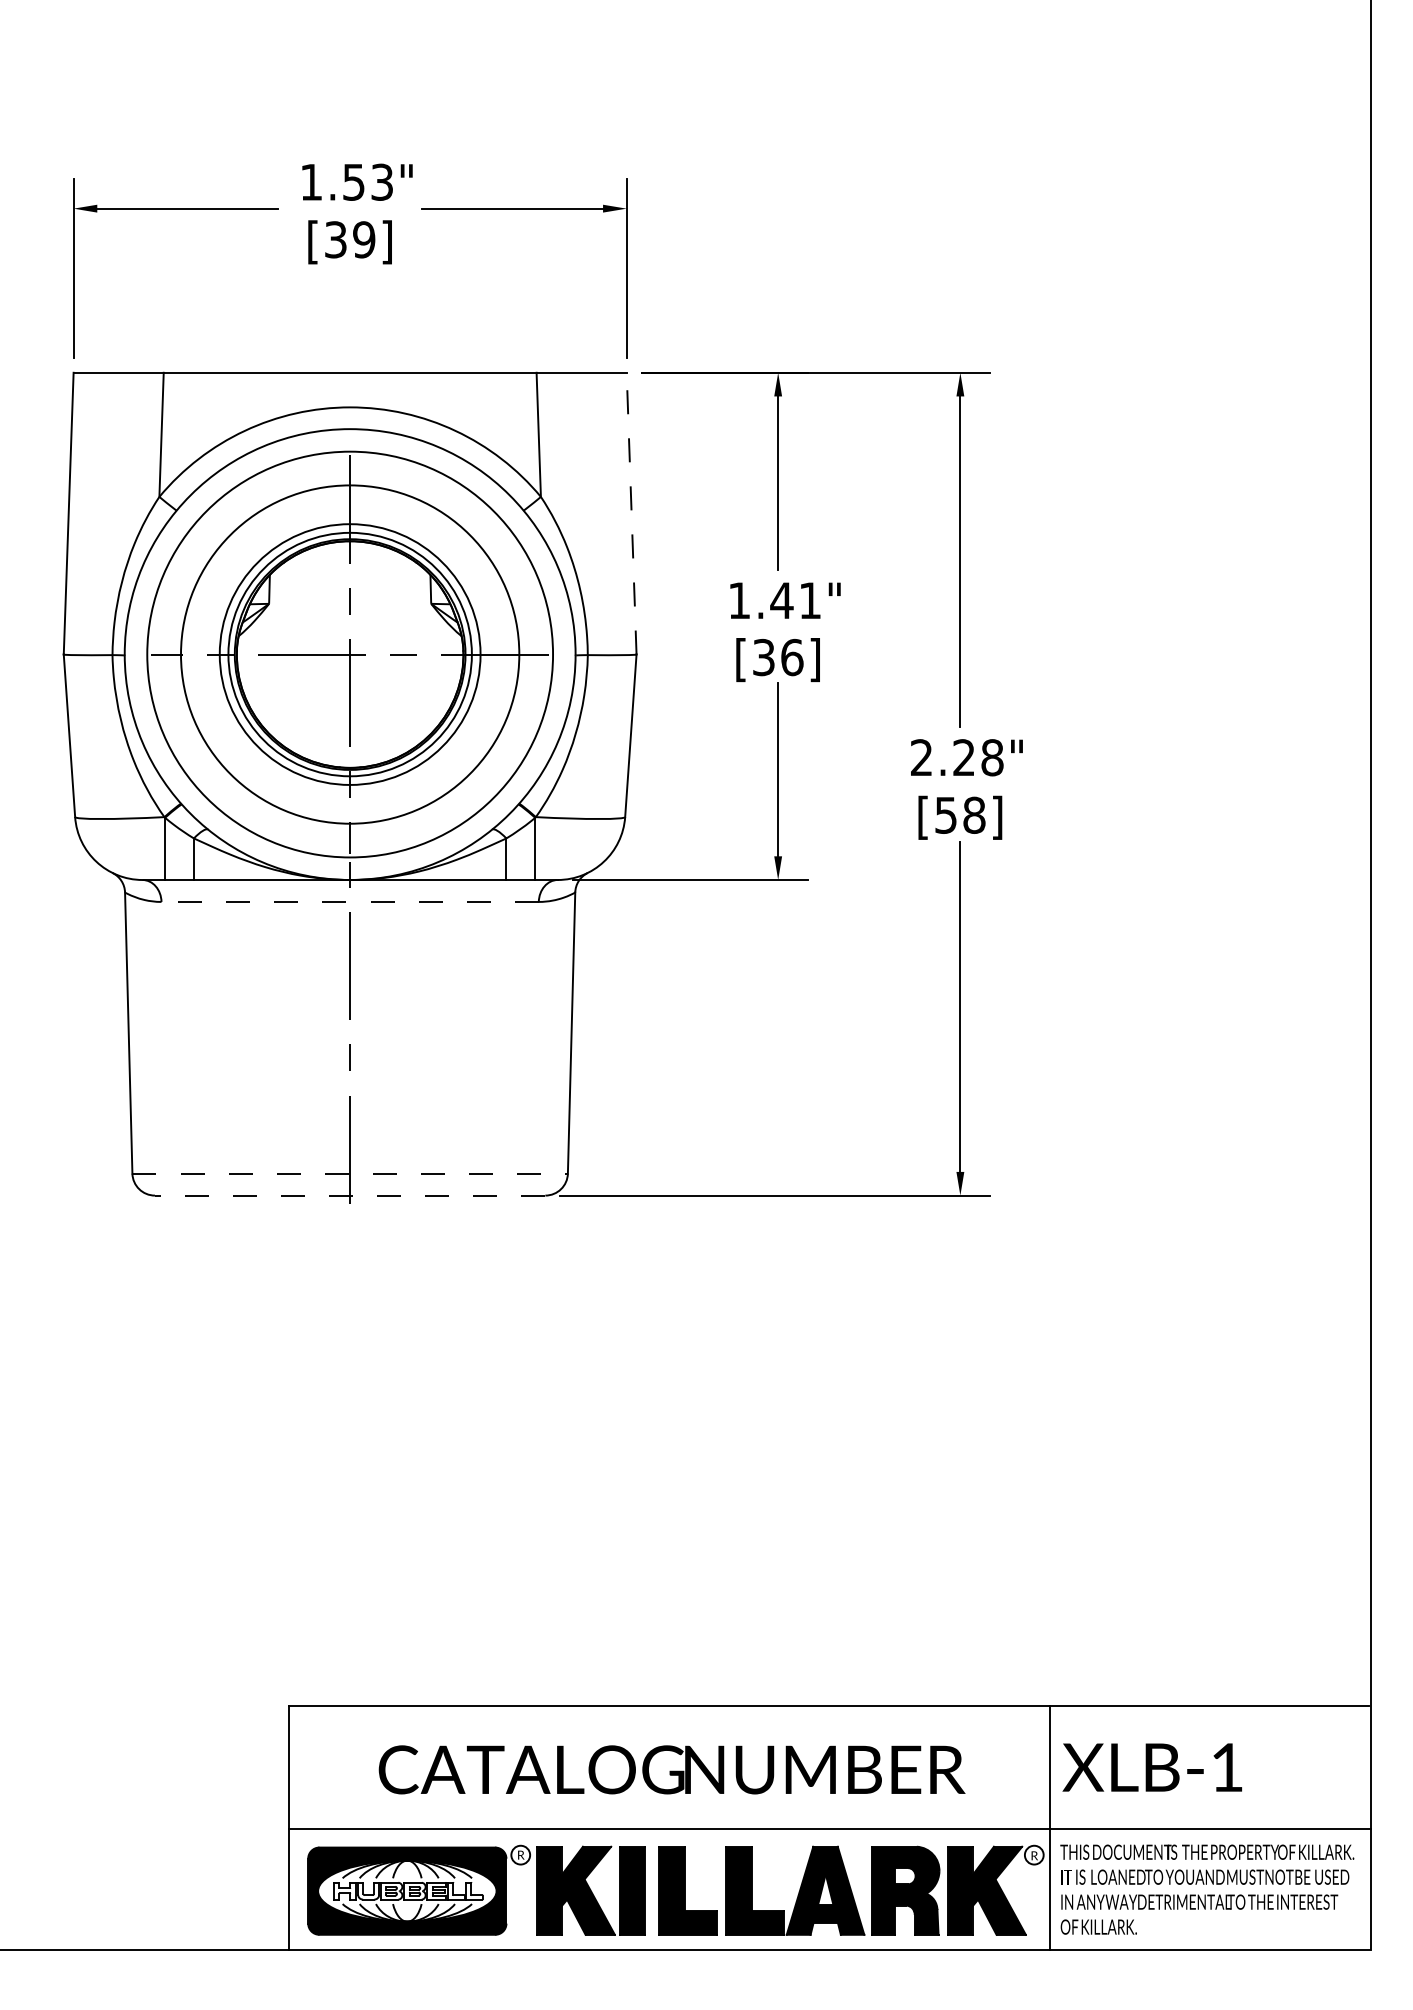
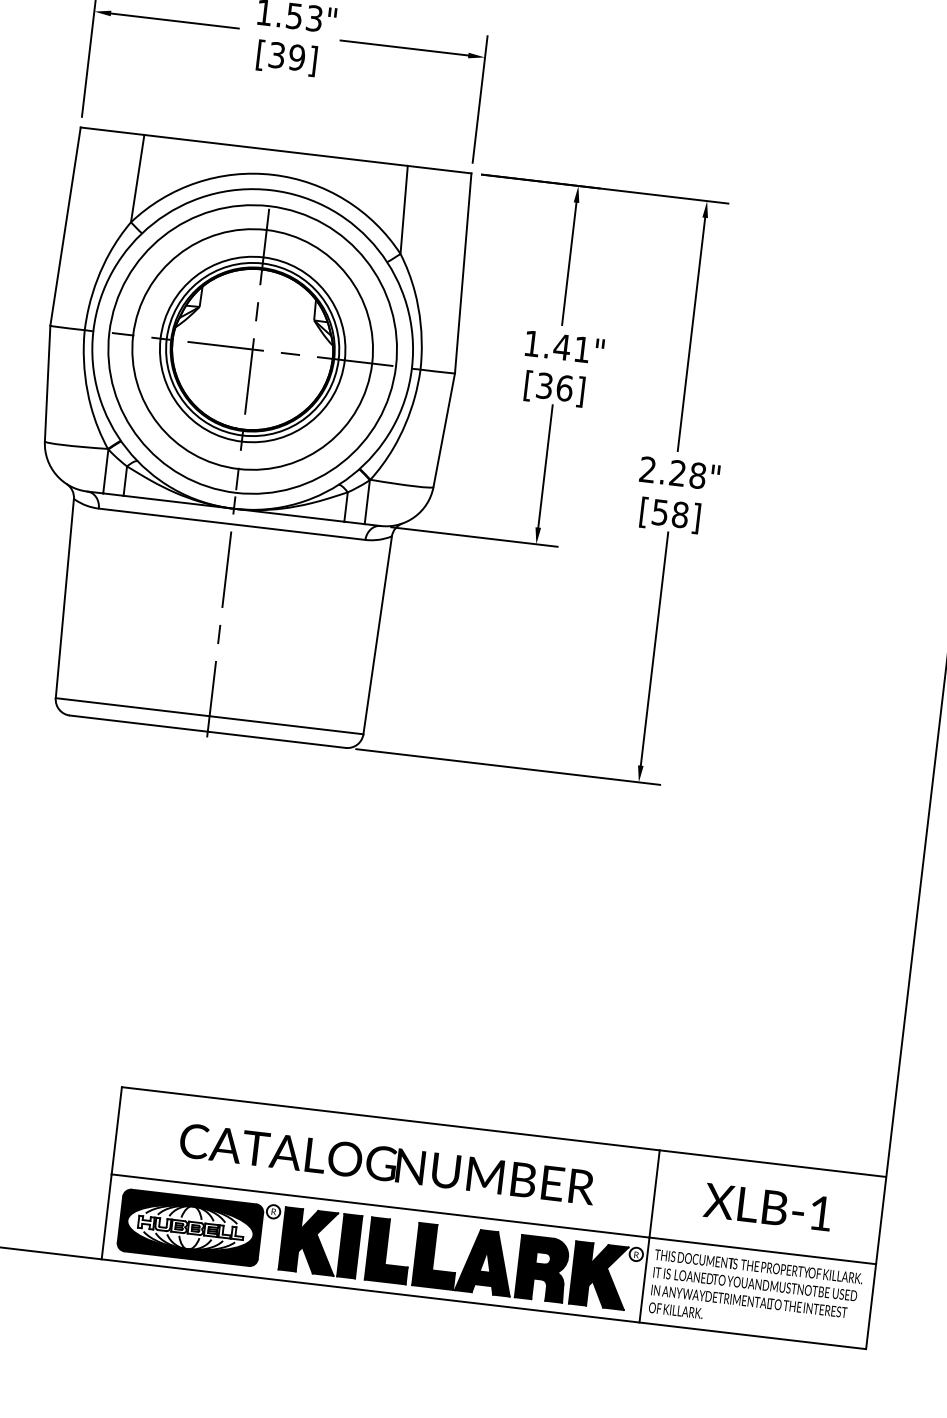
line: (631, 513) -> (463, 273), dashed -> solid
line: (350, 901) -> (232, 523), dashed -> solid
line: (350, 1173) -> (209, 716), dashed -> solid
line: (349, 1195) -> (207, 731), dashed -> solid
text: (1151, 1767) -> (767, 1207), moved

